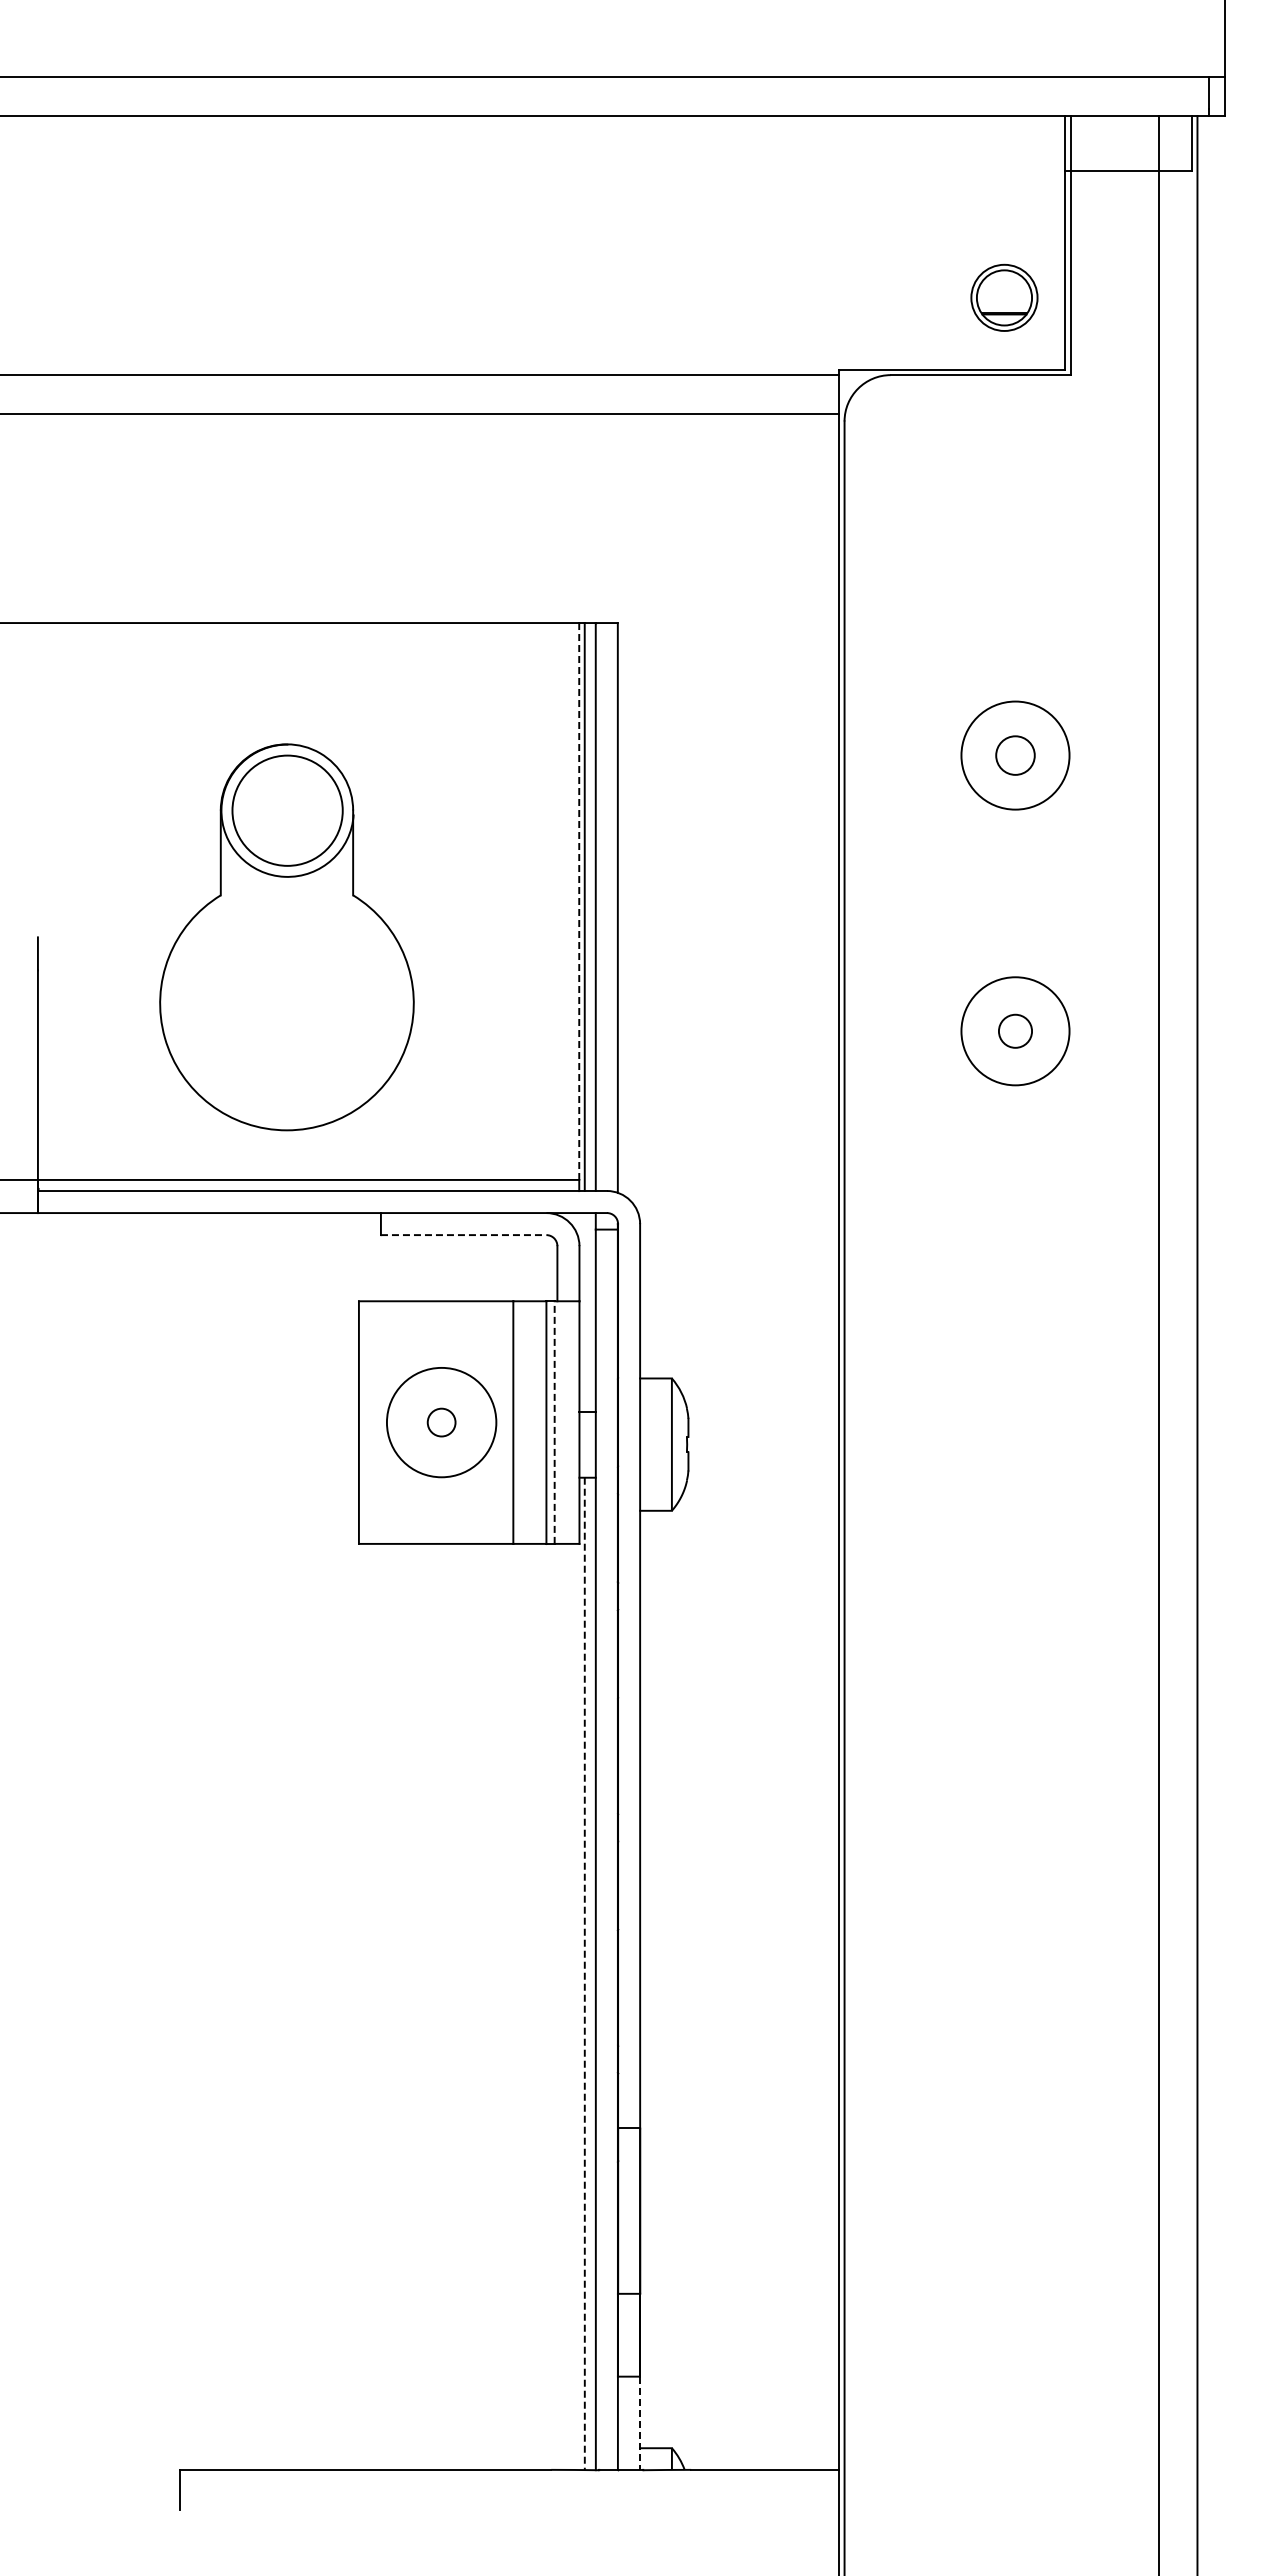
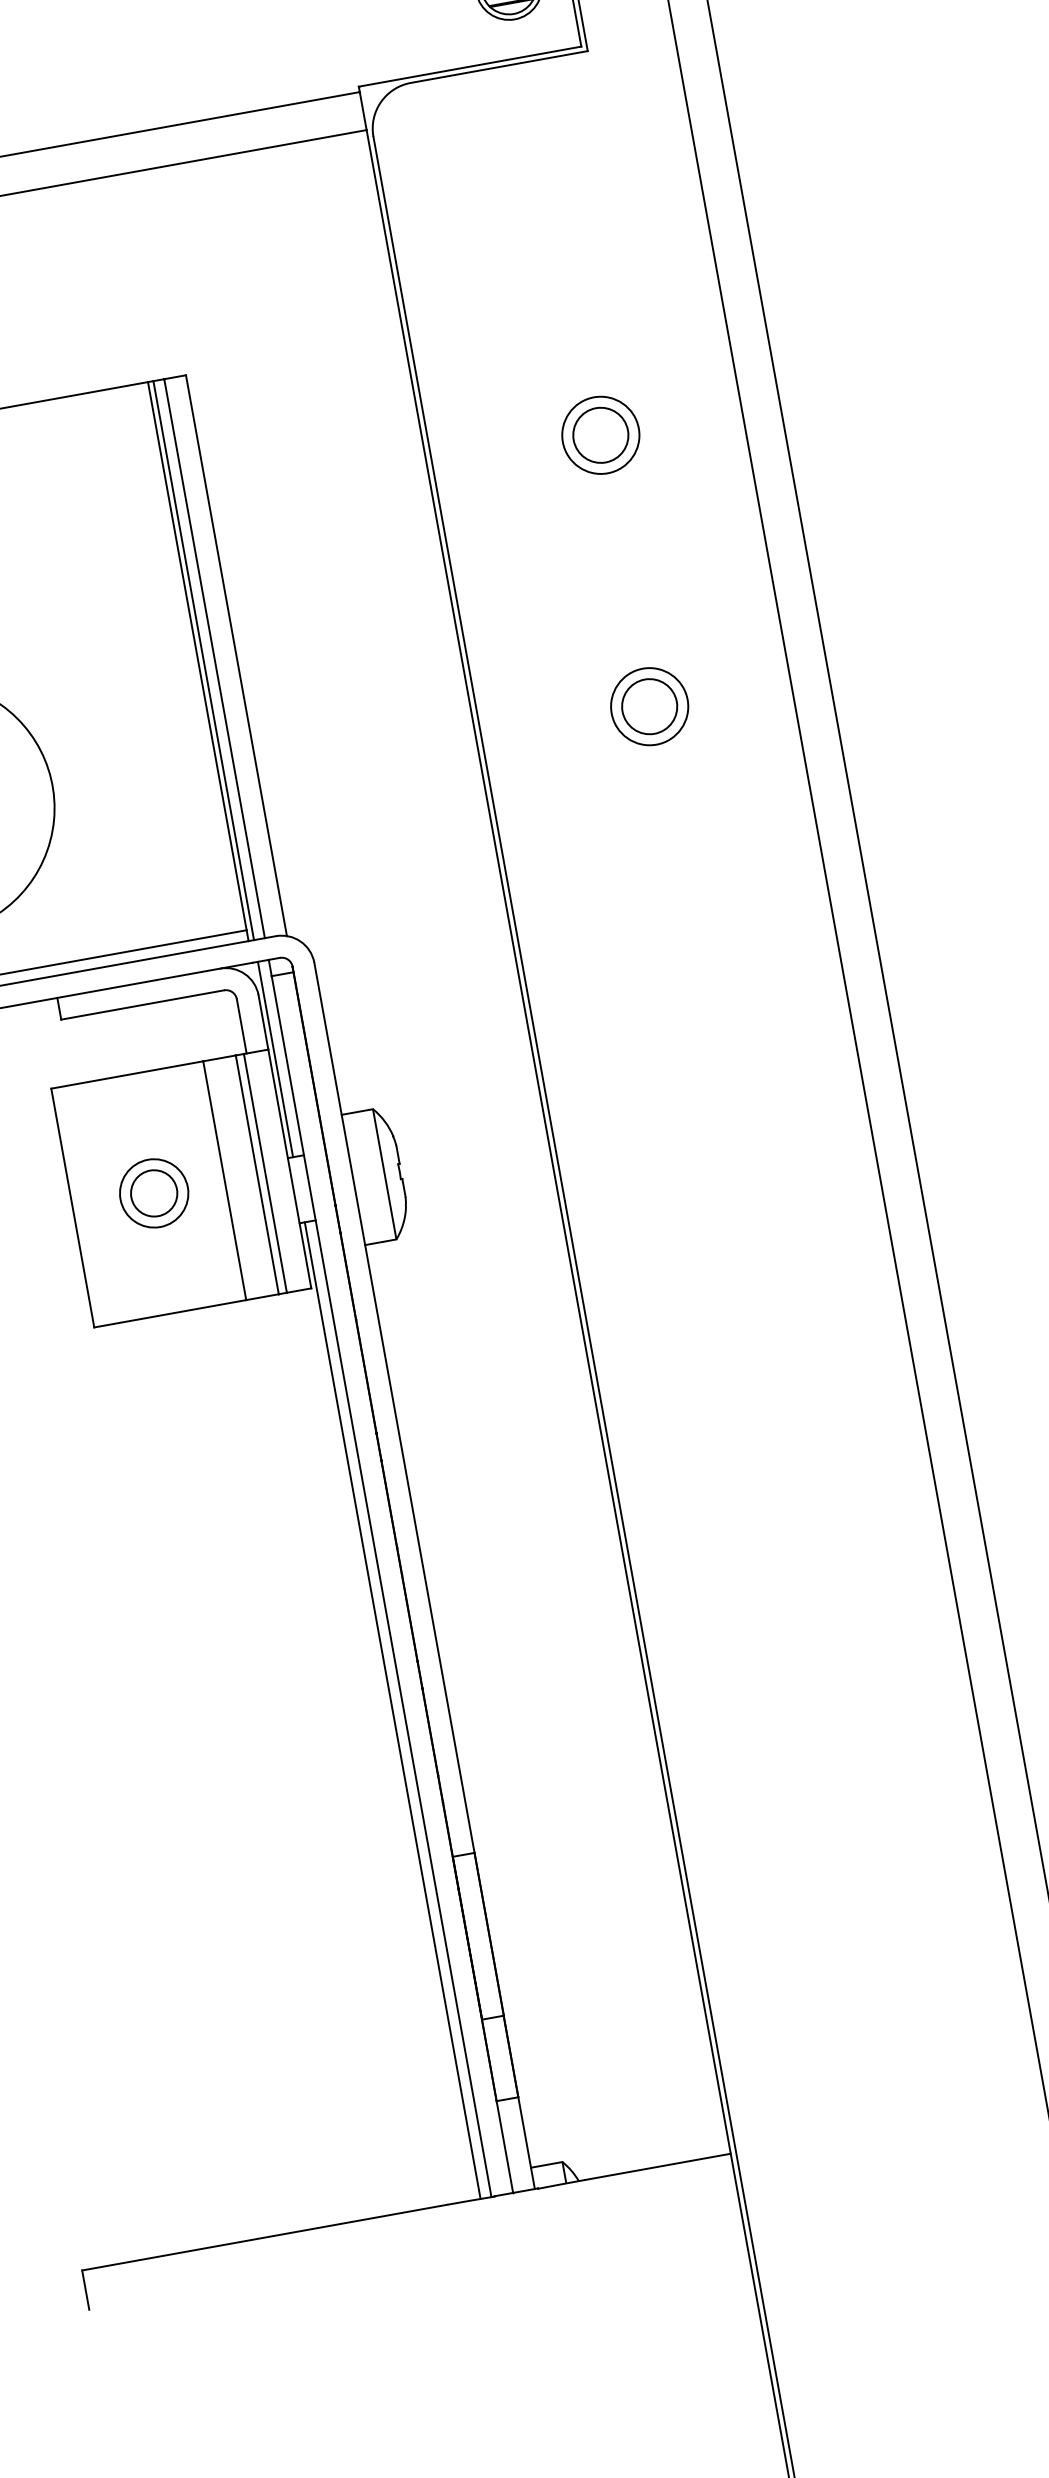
circle: (1015, 755) -> (600, 435), size x0.71
circle: (1015, 755) -> (600, 435), size x1.43
line: (579, 901) -> (197, 656), dashed -> solid
circle: (1015, 1030) -> (649, 705), size x0.71
circle: (1015, 1030) -> (649, 705), size x1.67
line: (463, 1235) -> (142, 1005), dashed -> solid
line: (584, 1312) -> (275, 1059), added
circle: (441, 1422) -> (154, 1193), size x0.62
circle: (441, 1422) -> (154, 1193), size x1.67
line: (554, 1422) -> (265, 1173), dashed -> solid
line: (584, 1974) -> (392, 1711), dashed -> solid
line: (639, 2423) -> (526, 2143), dashed -> solid

